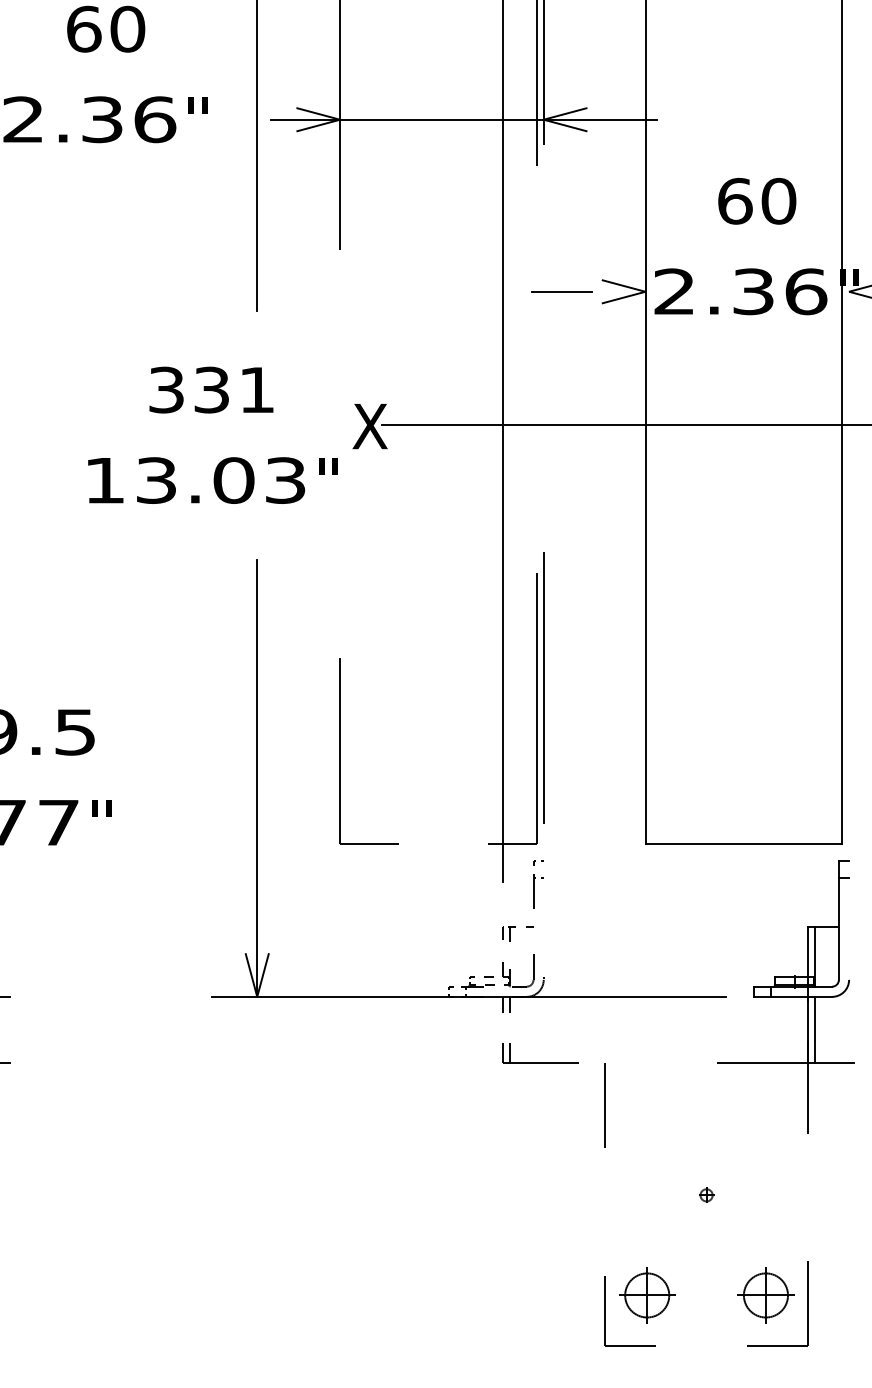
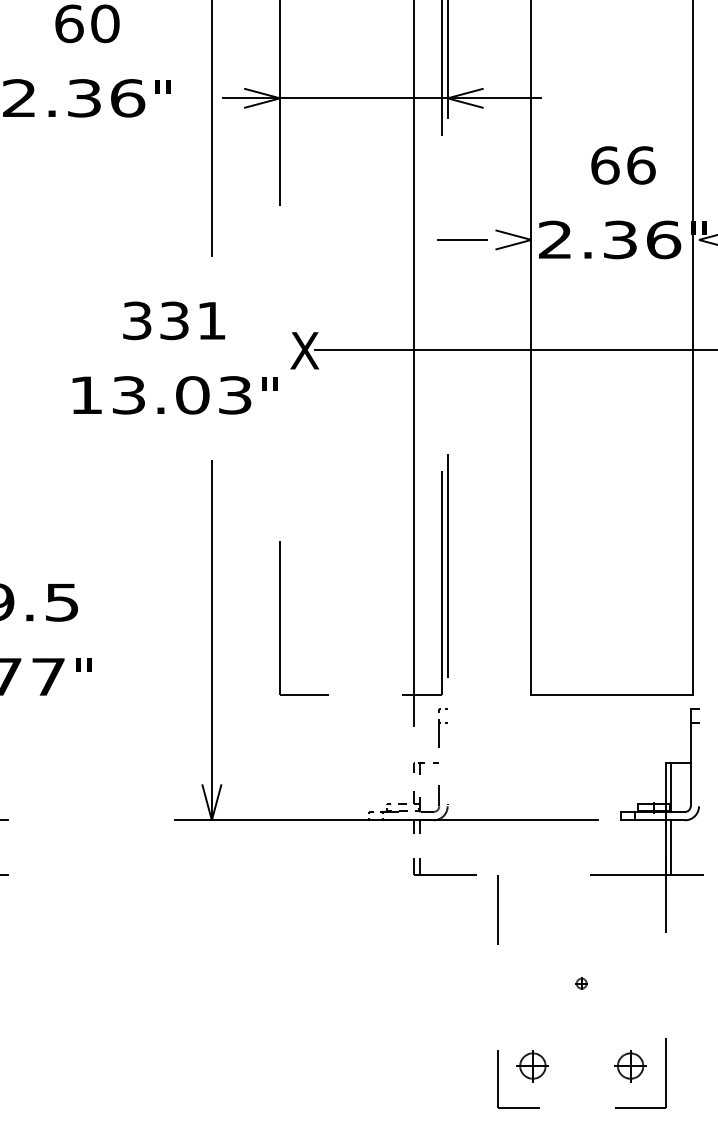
text: (778, 200) -> (640, 164), 60 -> 66
part: (647, 1295) -> (533, 1066), size x0.7
part: (765, 1295) -> (630, 1066), size x0.7

